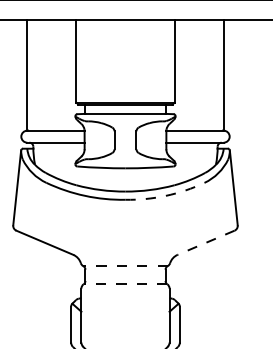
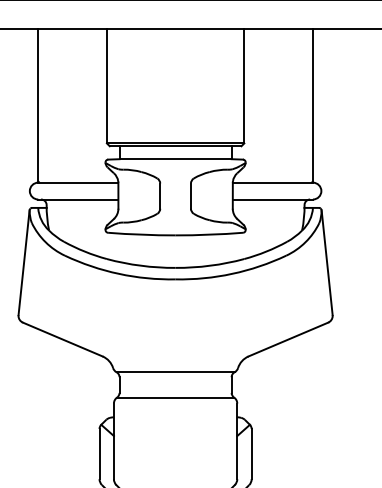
arc: (165, 195) -> (231, 273), dashed -> solid
line: (206, 242) -> (288, 339), dashed -> solid
line: (125, 266) -> (175, 372), dashed -> solid
line: (125, 284) -> (175, 397), dashed -> solid

